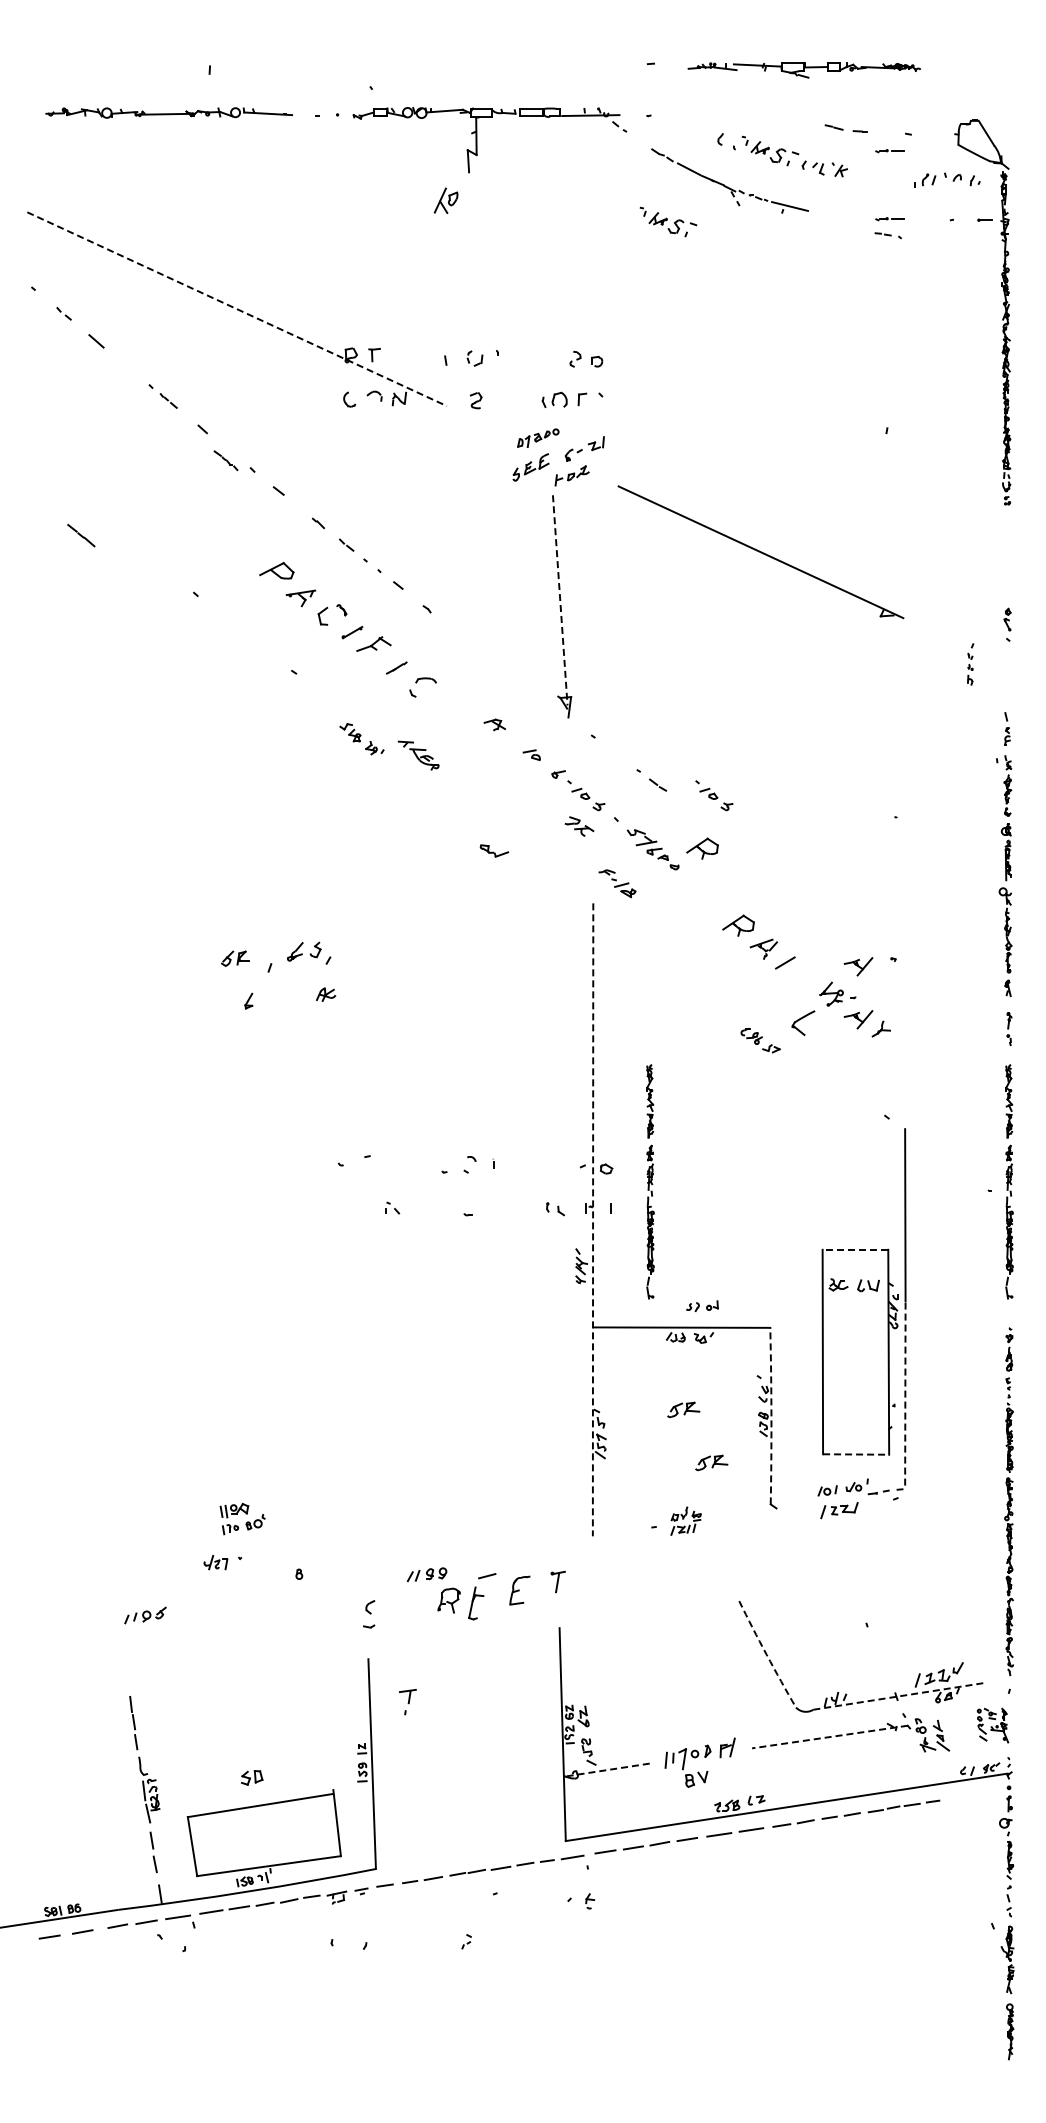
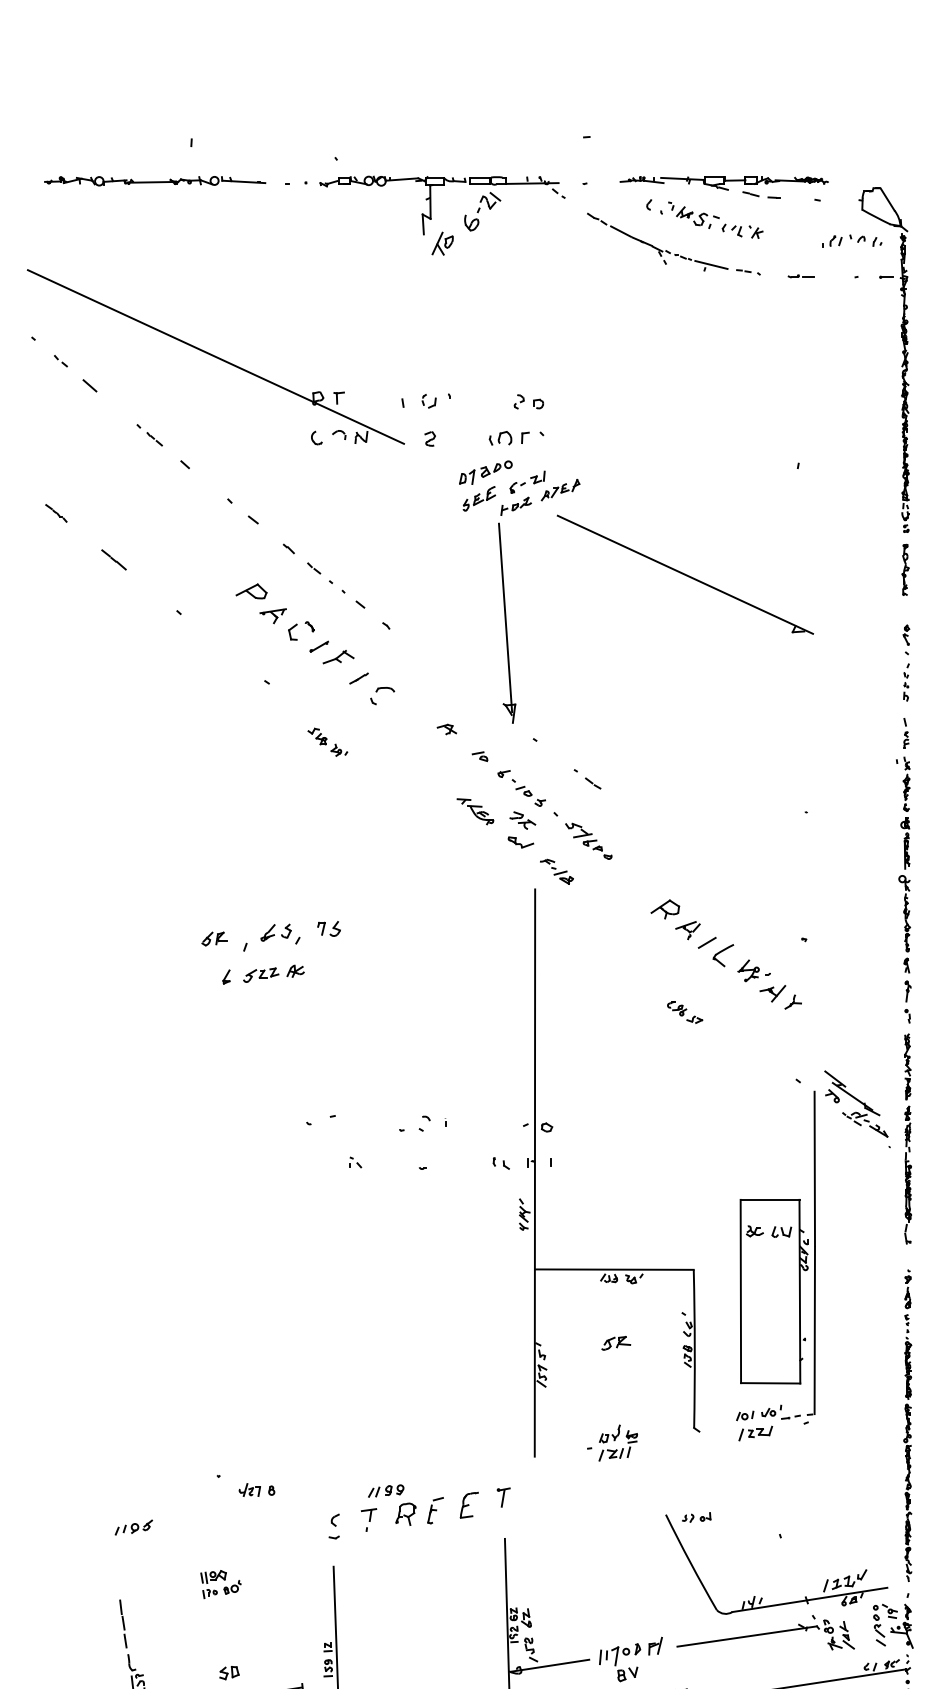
part: (803, 70) -> (723, 183), moved
part: (534, 146) -> (482, 211), added
part: (889, 151) -> (800, 215), removed
part: (445, 200) -> (442, 243), moved
part: (668, 221) -> (602, 278), removed
part: (887, 235) -> (747, 272), moved
line: (237, 309) -> (216, 357), dashed -> solid
part: (538, 437) -> (486, 471), size x1.43
part: (621, 457) -> (560, 489), added
part: (225, 460) -> (55, 513), moved
line: (81, 535) -> (114, 559), moved
part: (1006, 546) -> (905, 569), added
line: (560, 600) -> (505, 618), dashed -> solid
part: (970, 664) -> (906, 682), moved
part: (418, 755) -> (475, 811), moved
part: (714, 795) -> (643, 792), removed
part: (702, 848) -> (633, 840), removed
part: (494, 850) -> (521, 842), moved
part: (363, 947) -> (329, 928), added
part: (858, 966) -> (772, 946), removed
part: (287, 998) -> (261, 974), added
part: (803, 1022) -> (723, 954), moved
part: (1009, 1028) -> (908, 1001), size x1.43
part: (951, 1142) -> (856, 1103), added
part: (650, 1181) -> (586, 1138), removed
line: (593, 1220) -> (535, 1173), dashed -> solid
line: (855, 1249) -> (770, 1199), dashed -> solid
part: (702, 1305) -> (696, 1516), moved
line: (905, 1396) -> (814, 1331), dashed -> solid
arc: (771, 1416) -> (694, 1349), dashed -> solid
line: (856, 1454) -> (771, 1383), dashed -> solid
part: (711, 1462) -> (641, 1390), removed
part: (242, 1519) -> (220, 1584), moved
part: (685, 1520) -> (617, 1442), size x1.43
part: (215, 1562) -> (249, 1489), moved
part: (481, 1596) -> (434, 1510), size x0.62
arc: (766, 1654) -> (690, 1562), dashed -> solid
line: (899, 1696) -> (809, 1600), dashed -> solid
part: (407, 1702) -> (368, 1520), moved
part: (992, 1725) -> (892, 1626), size x1.43
line: (829, 1737) -> (746, 1636), dashed -> solid
line: (610, 1769) -> (550, 1665), dashed -> solid

